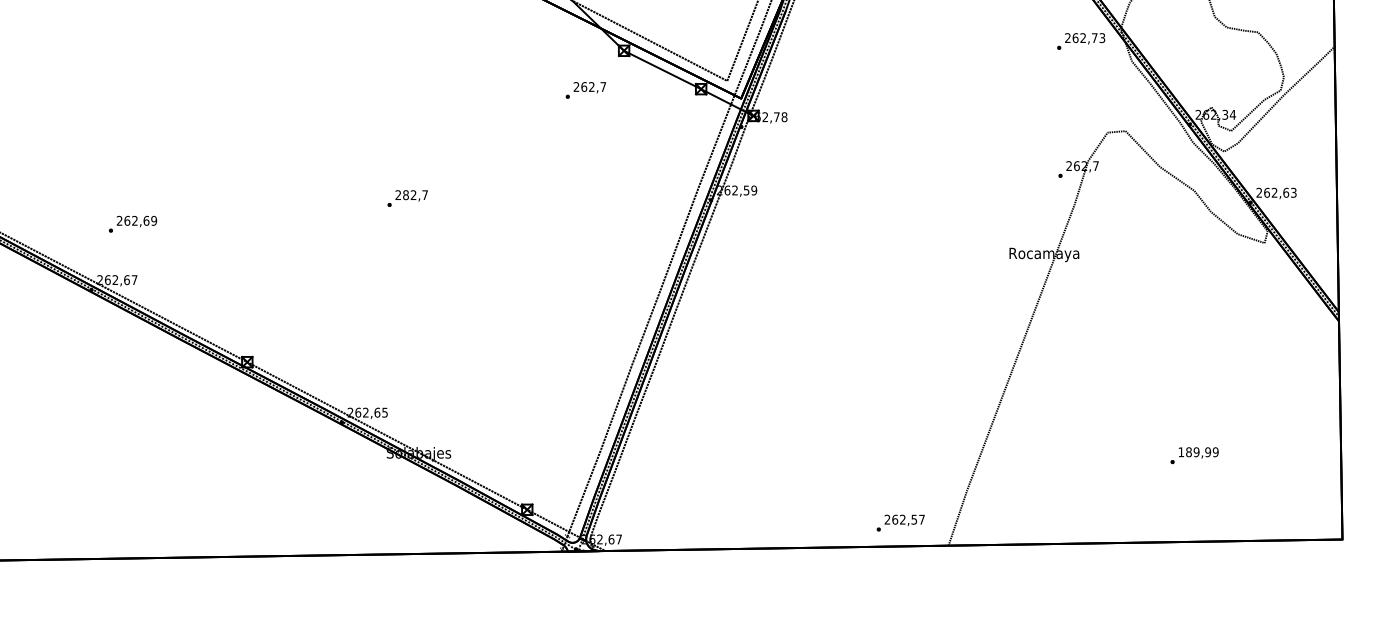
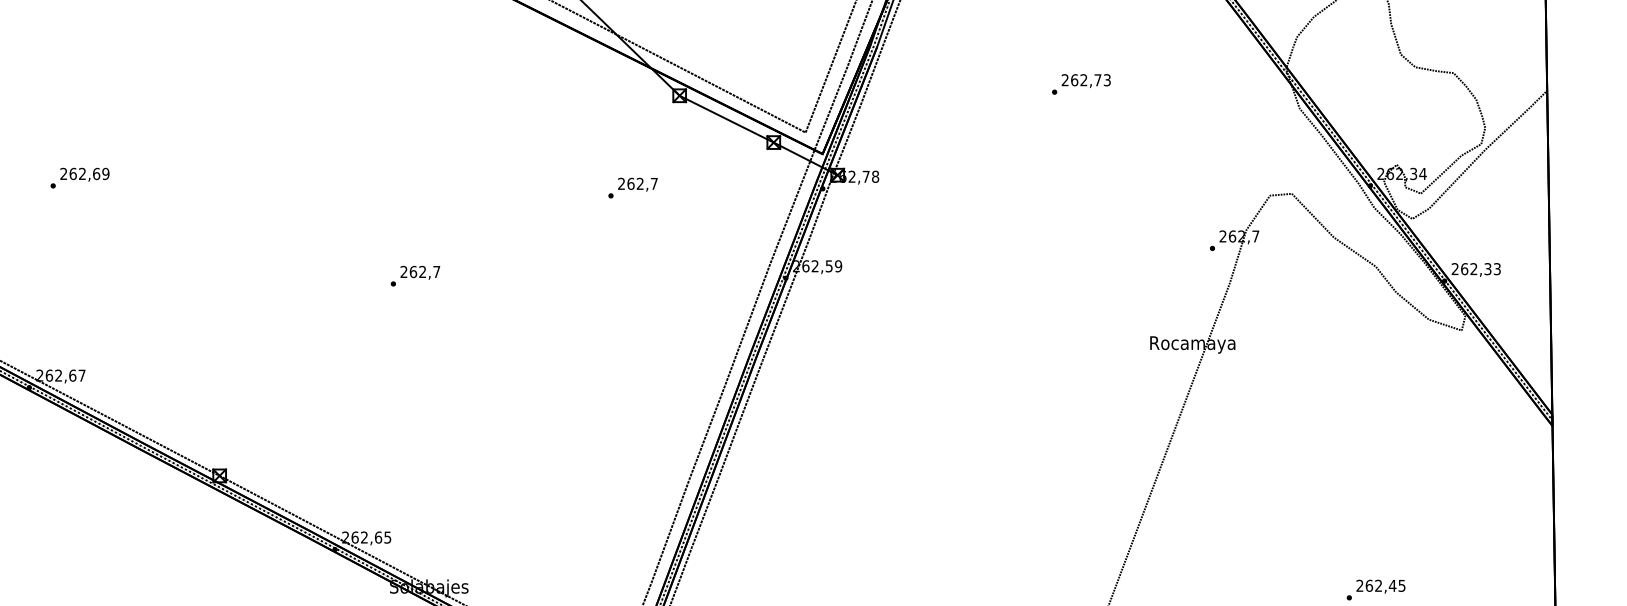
text: (1081, 41) -> (1081, 84), moved
text: (585, 90) -> (632, 188), moved
text: (1286, 192) -> (1488, 268), 262,63 -> 262,33
text: (405, 194) -> (412, 271), 282,7 -> 262,7
text: (133, 223) -> (80, 177), moved
text: (1198, 452) -> (1380, 586), 189,99 -> 262,45

